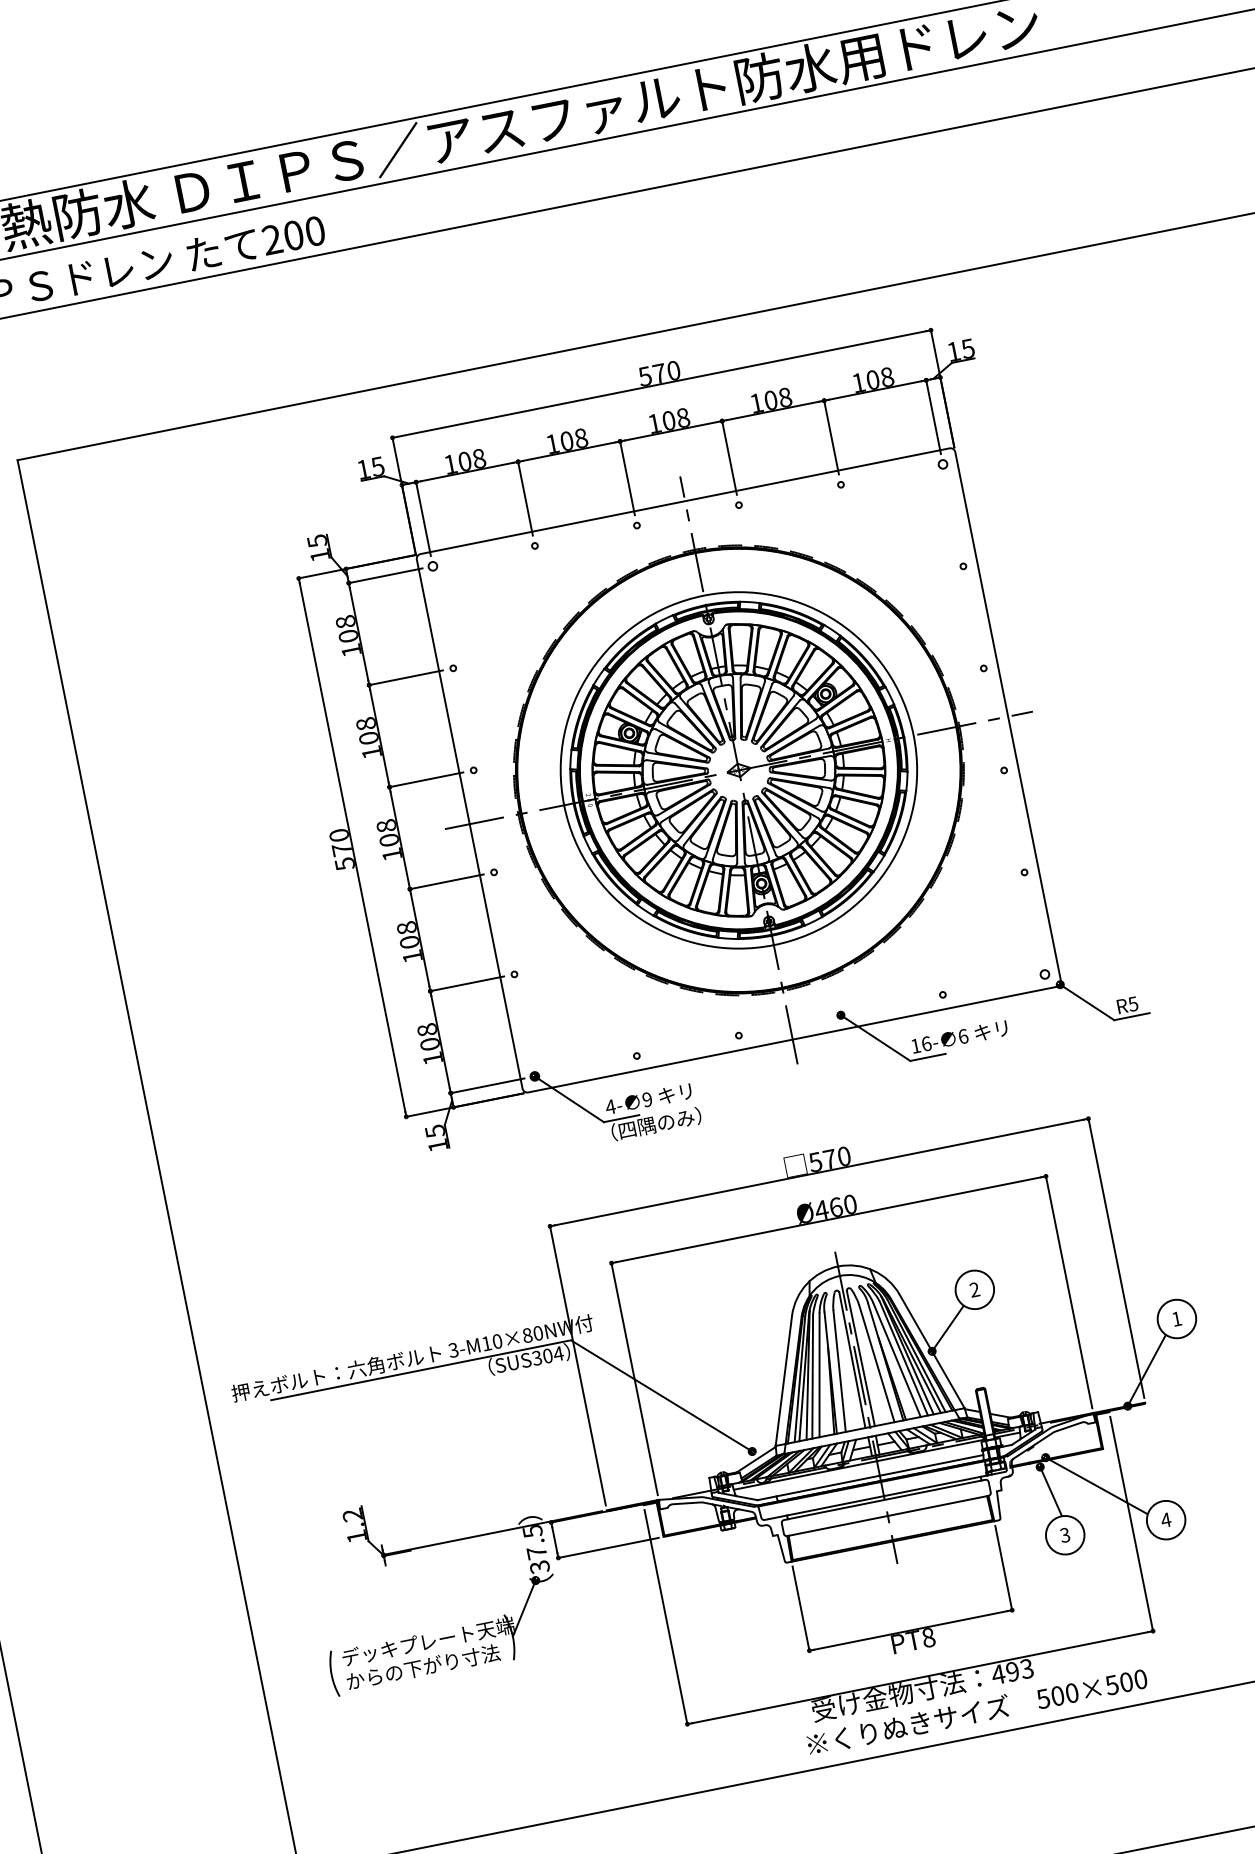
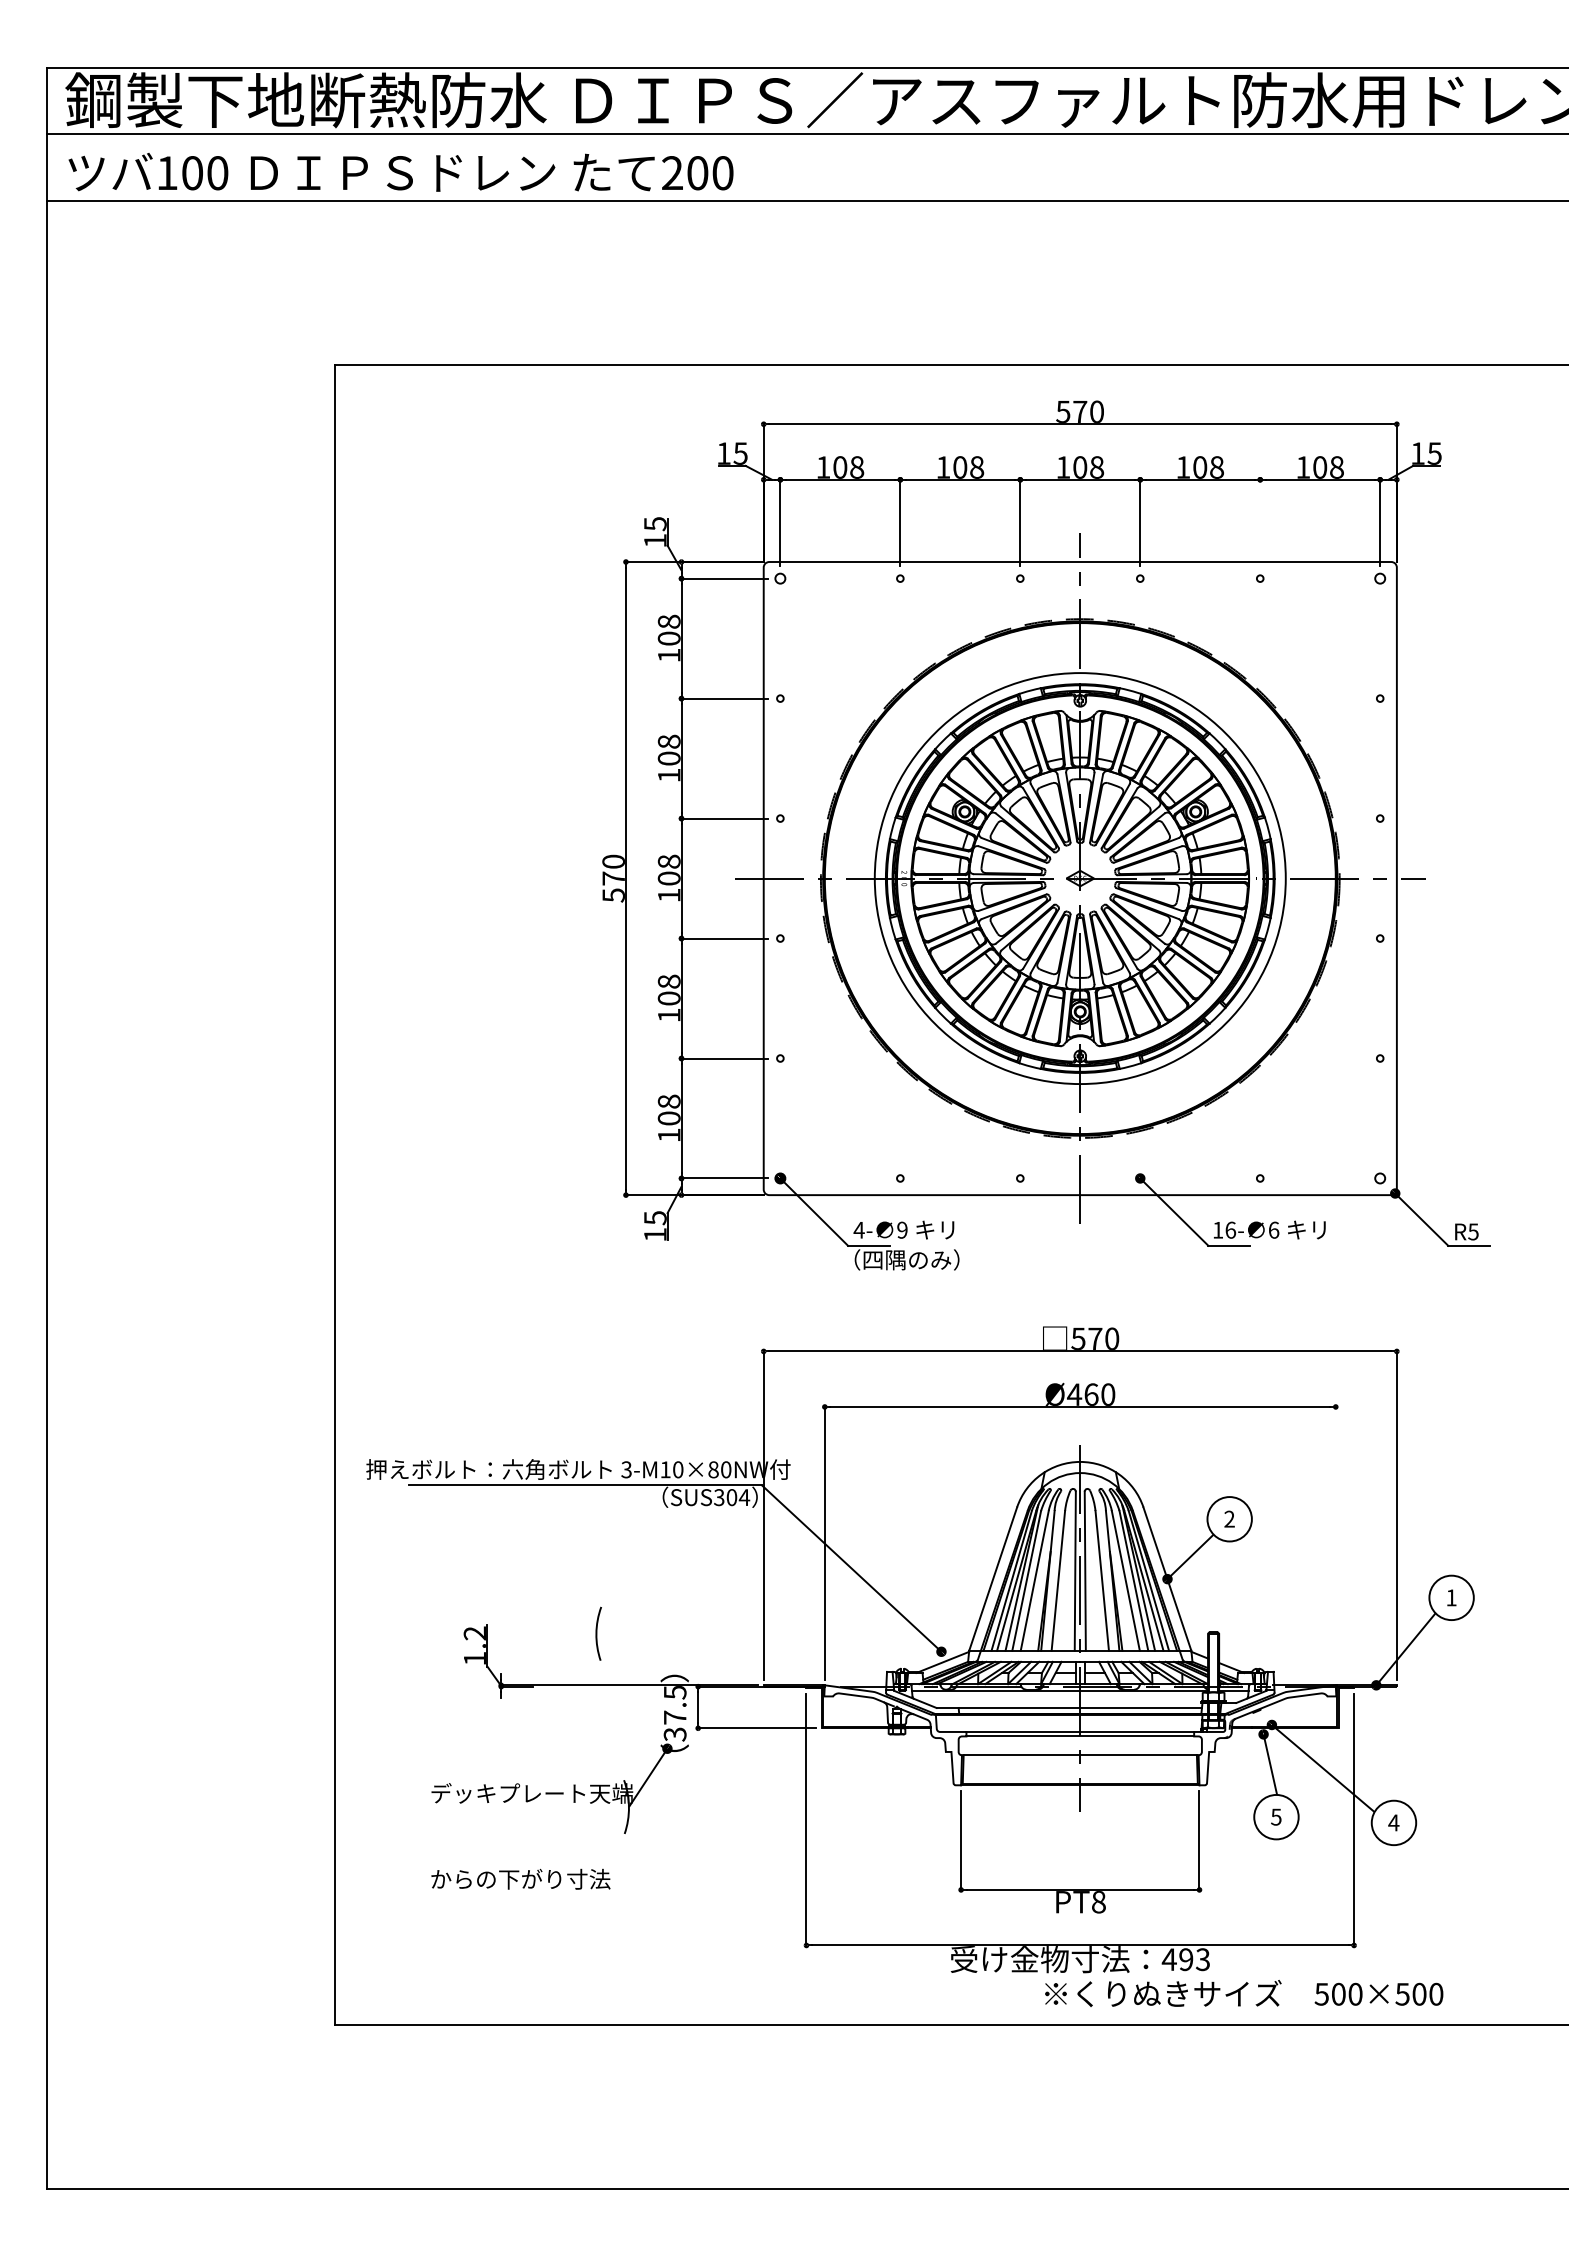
line: (831, 436) -> (1260, 522), removed
line: (1068, 1291) -> (1335, 1542), removed
text: (1065, 1534) -> (1276, 1816), 3 -> 5
text: (422, 1666) -> (520, 1878), moved
arc: (332, 1674) -> (597, 1633), moved
text: (977, 1711) -> (1244, 1993), moved

